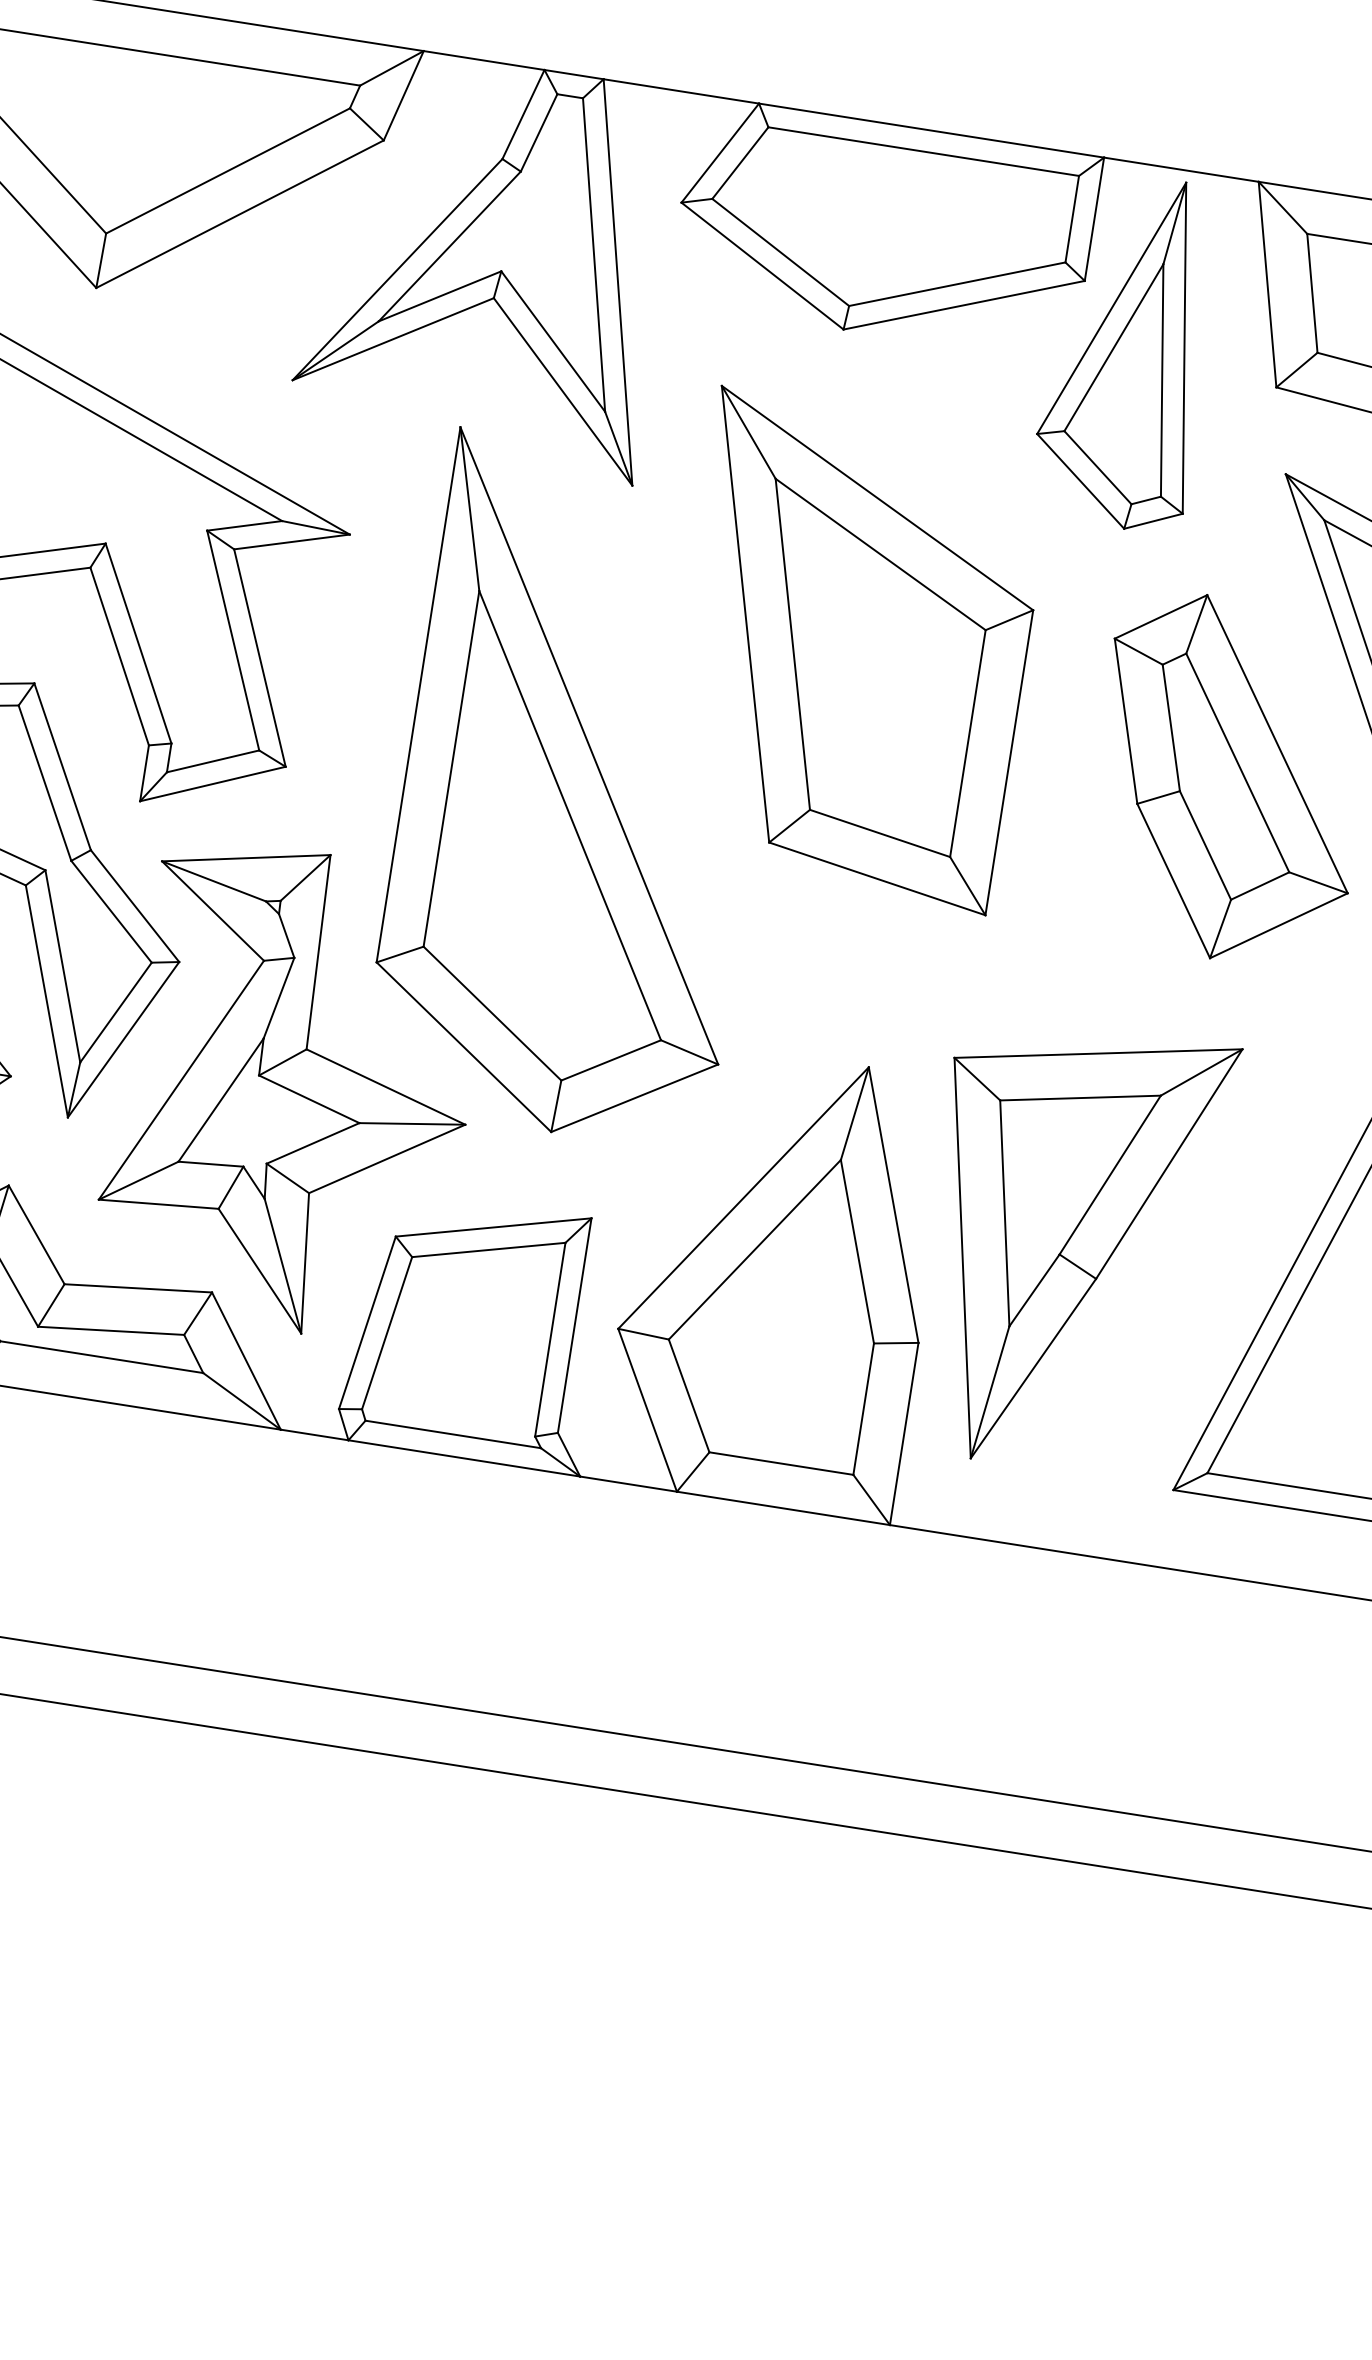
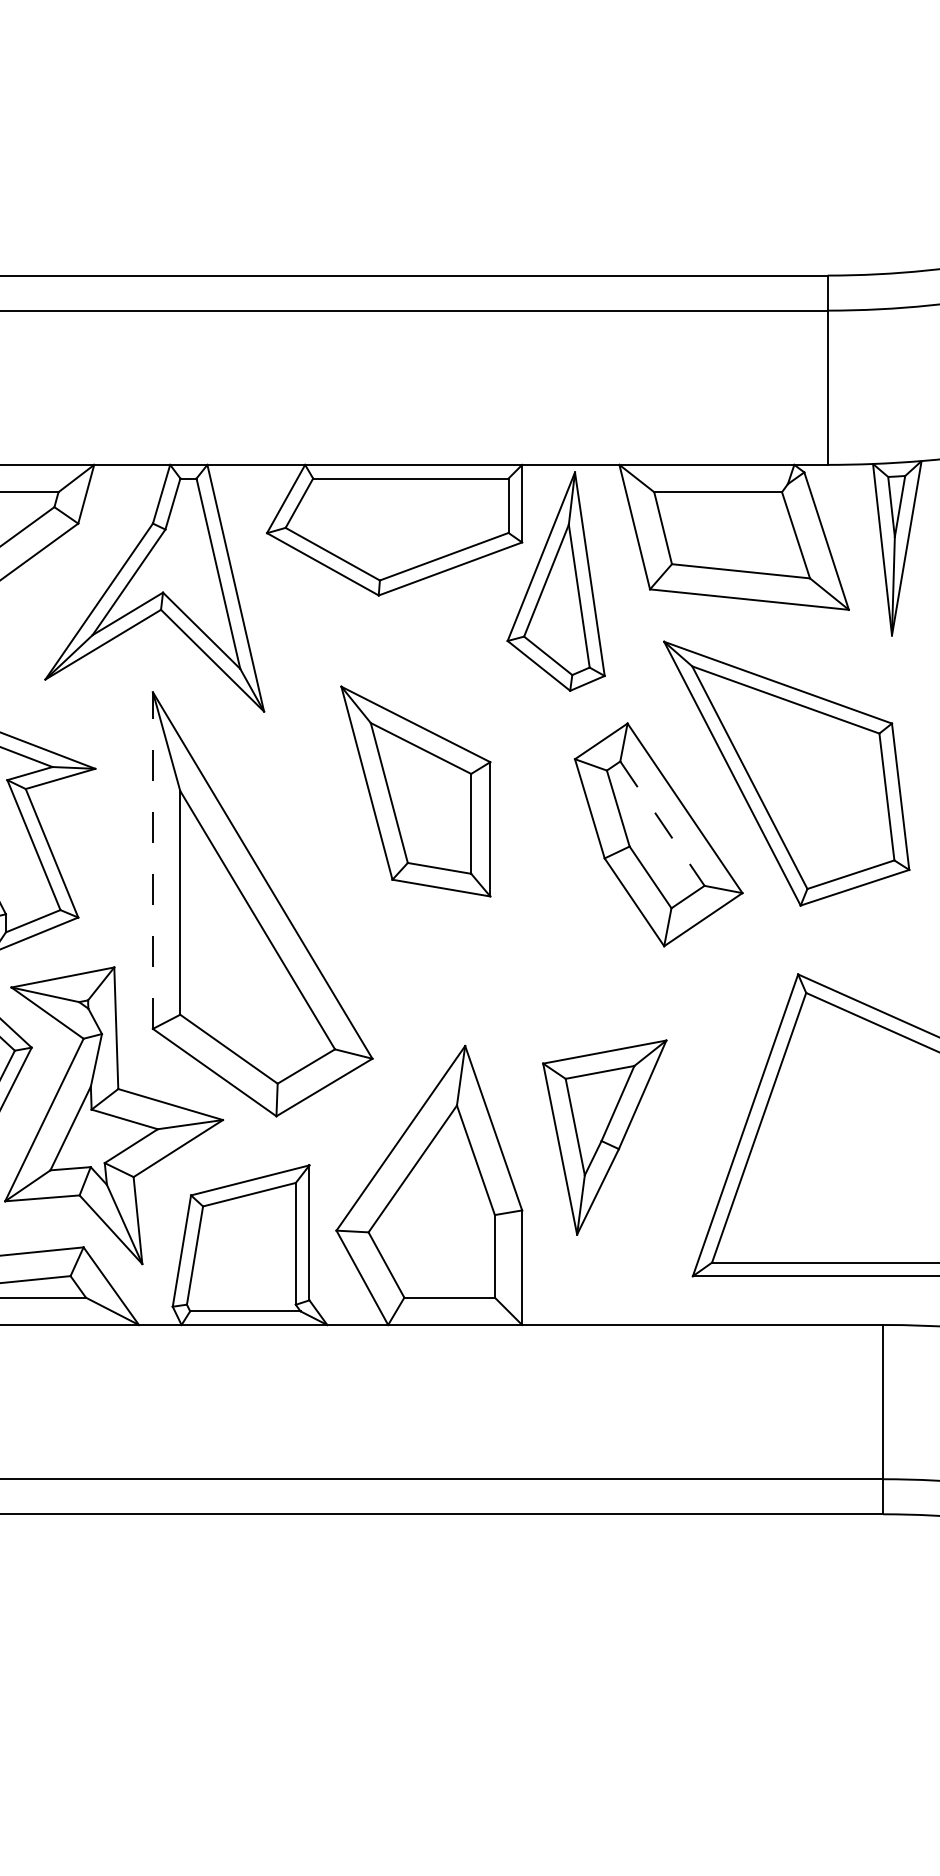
part: (853, 650) -> (415, 791), size x0.7
line: (417, 694) -> (152, 860), solid -> dashed
line: (1237, 764) -> (662, 824), solid -> dashed
part: (1067, 1247) -> (604, 1137), size x0.7

